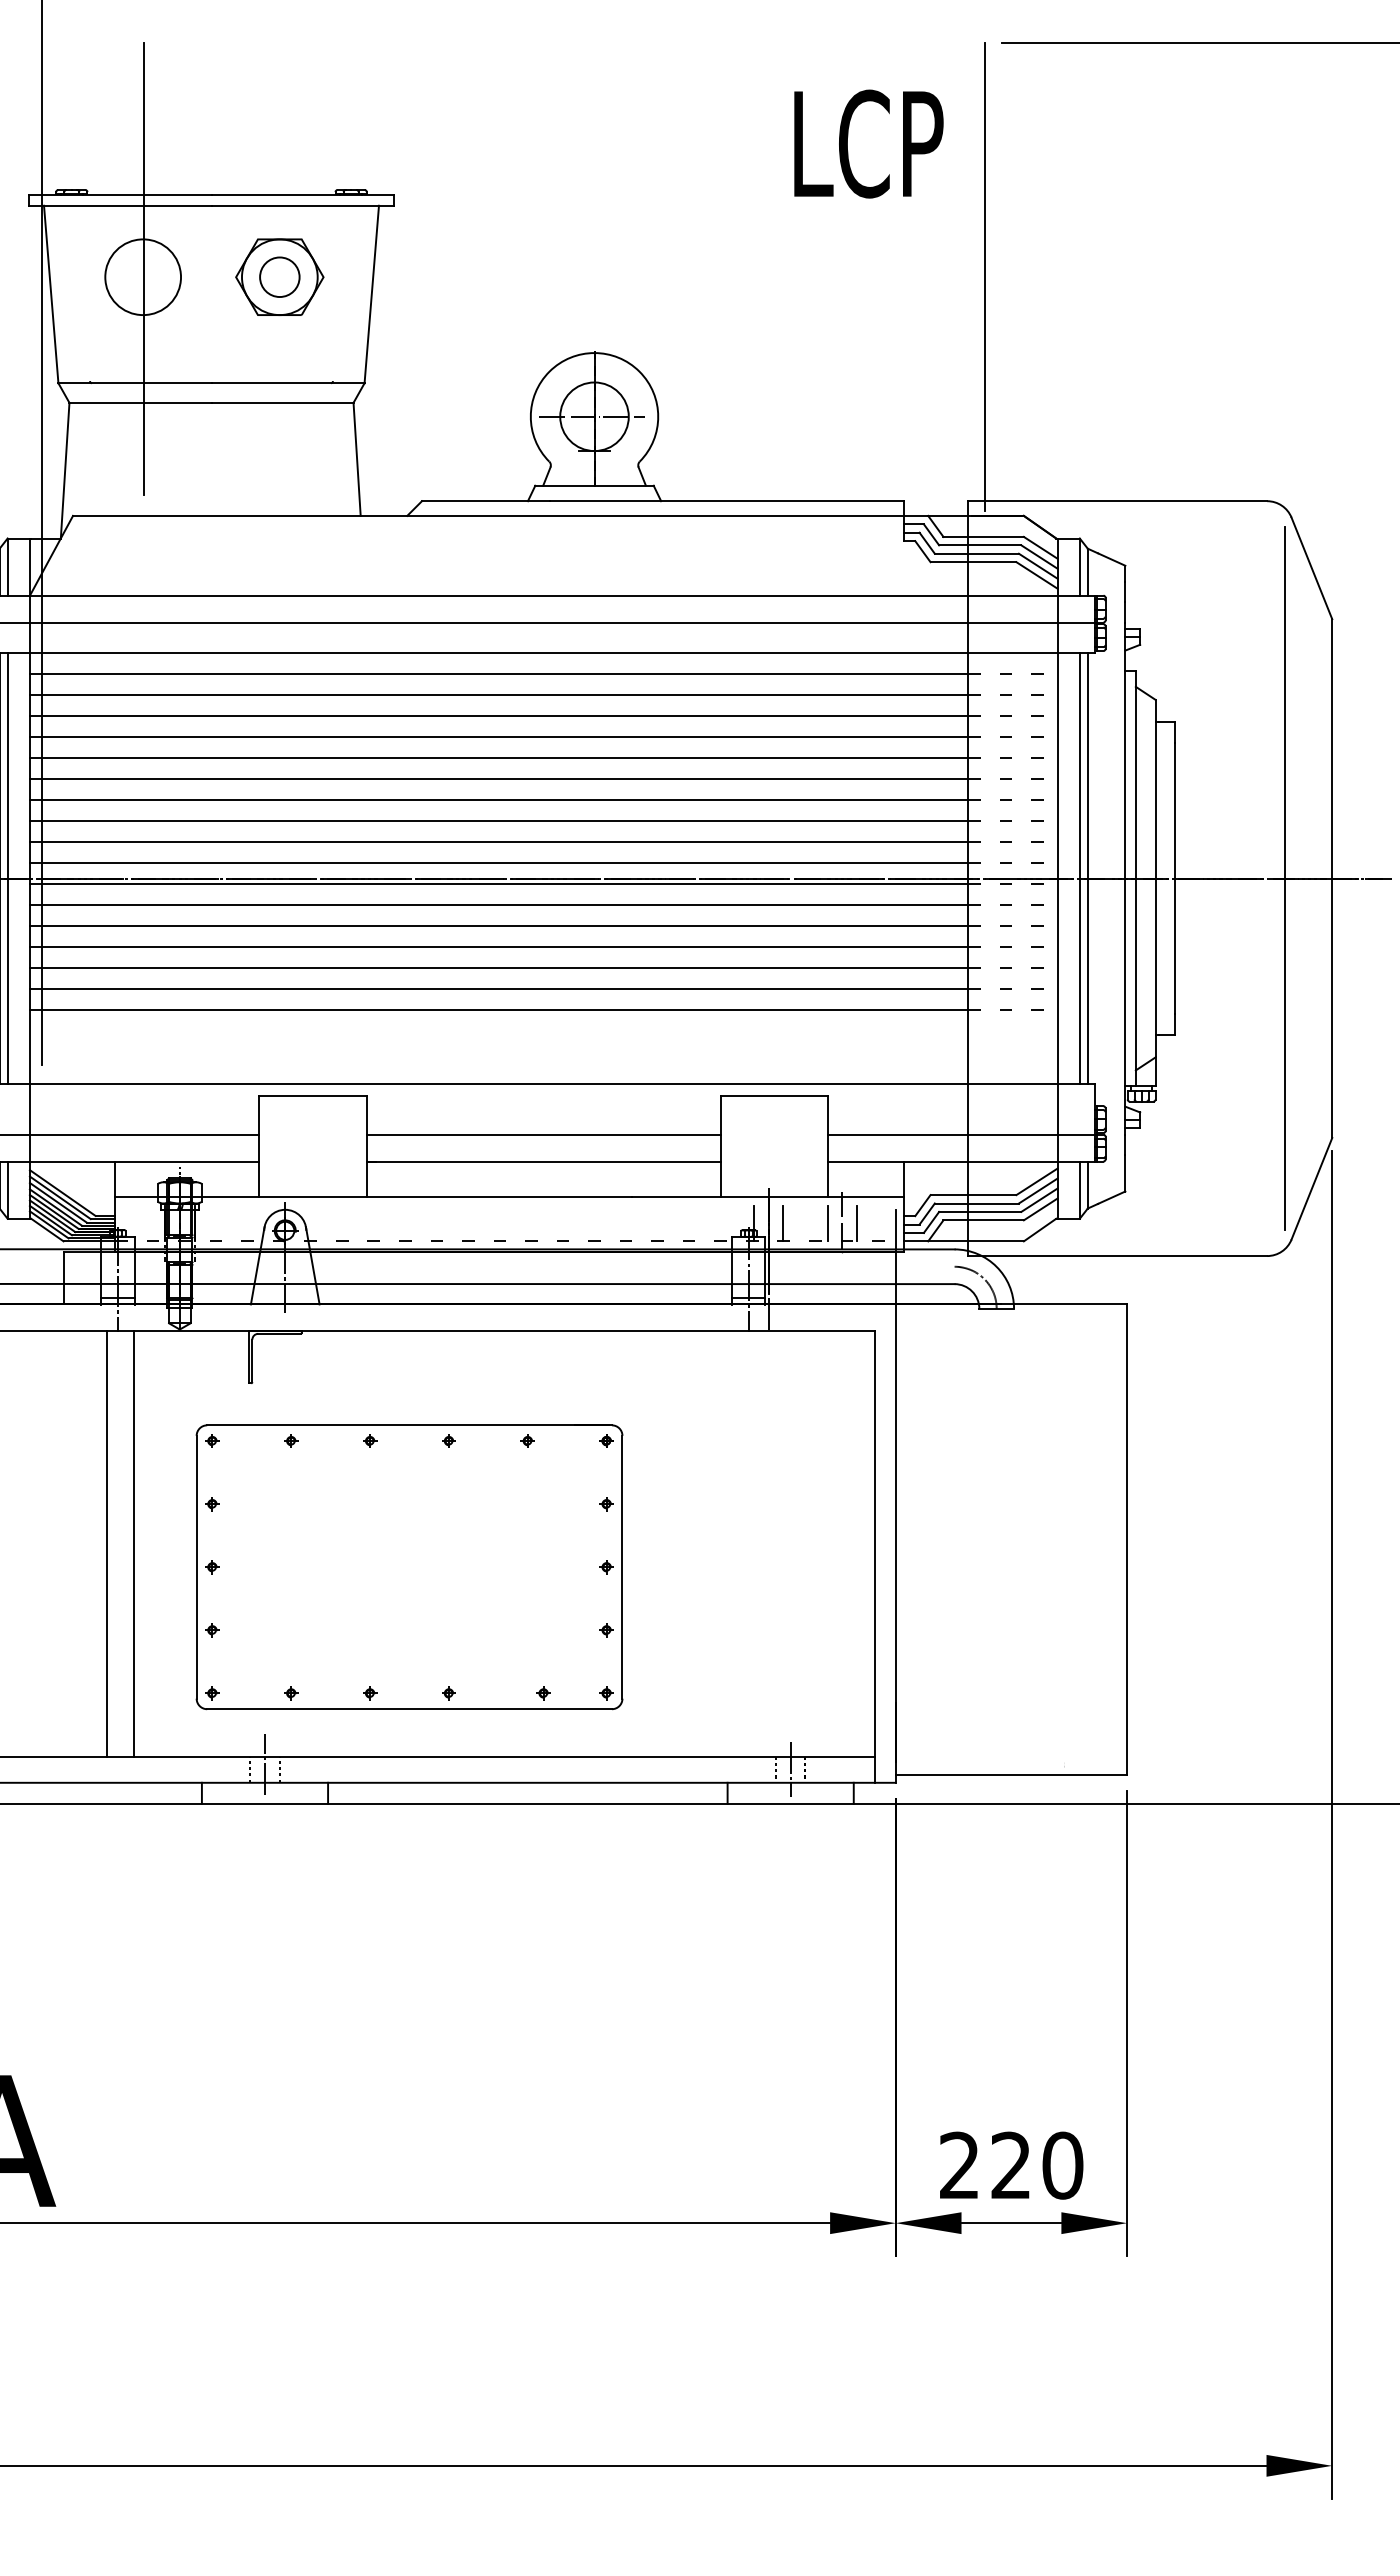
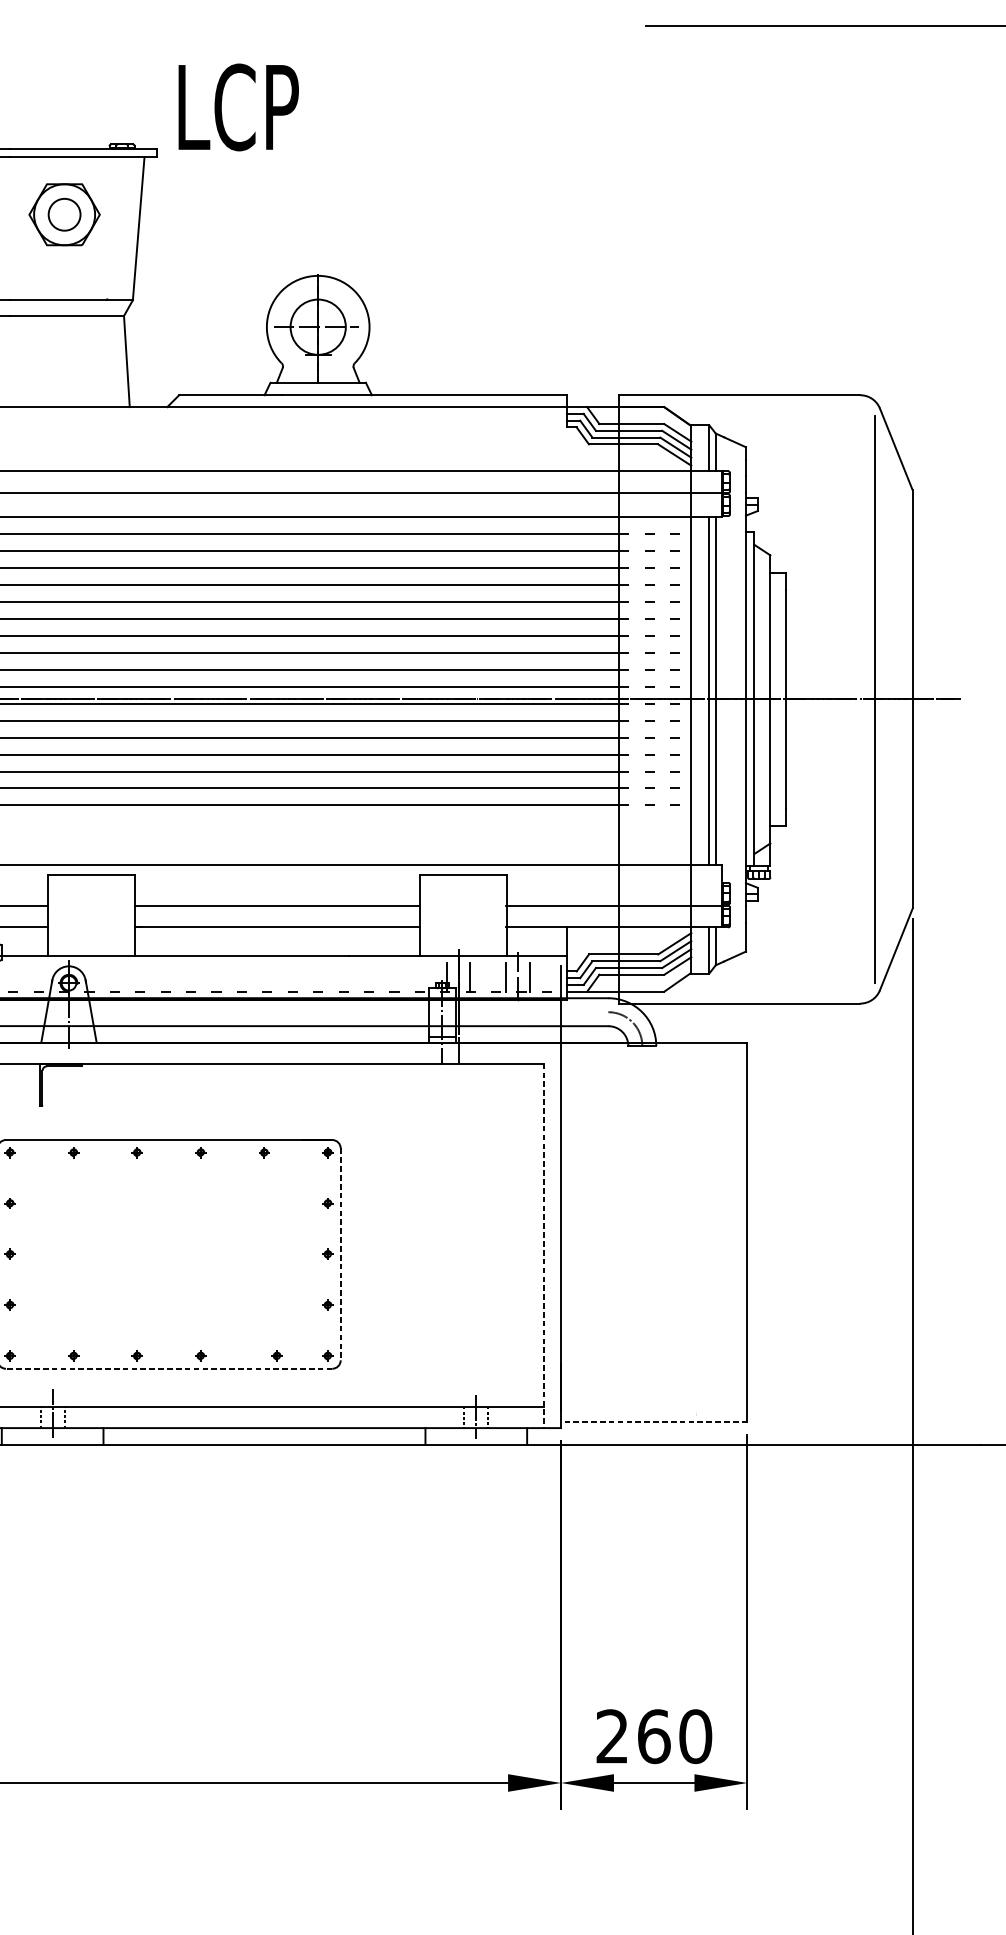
text: (868, 143) -> (238, 106), moved
line: (985, 276) -> (633, 214), removed
line: (874, 1557) -> (543, 1246), solid -> dashed
line: (622, 1567) -> (340, 1254), solid -> dashed
line: (409, 1709) -> (169, 1369), solid -> dashed
line: (1011, 1774) -> (654, 1421), solid -> dashed
text: (1011, 2165) -> (654, 1736), 220 -> 260

